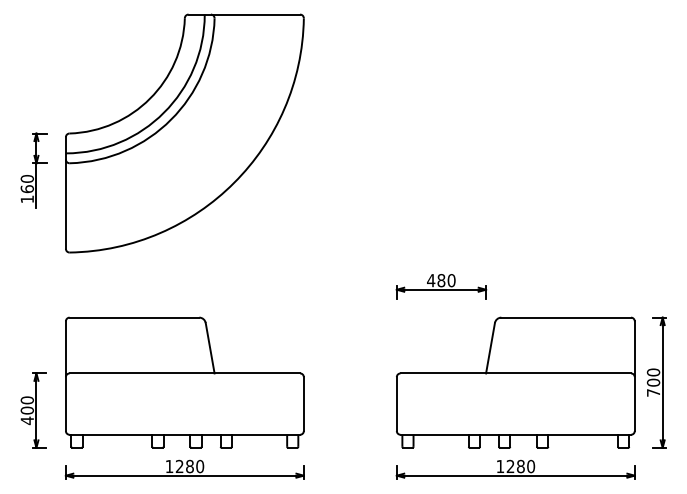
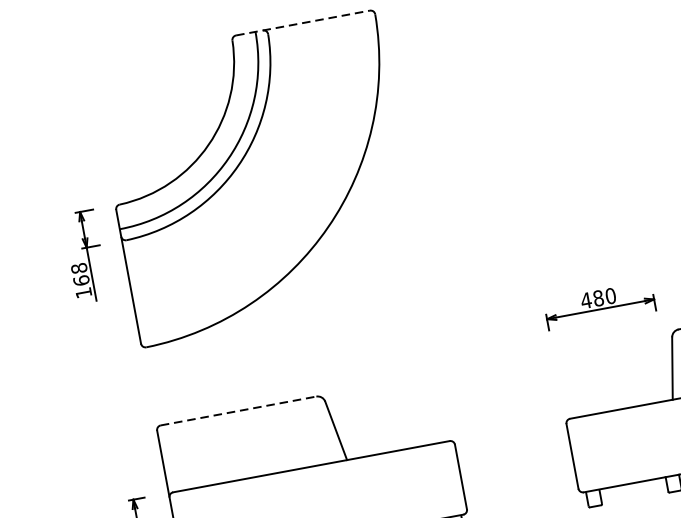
line: (244, 14) -> (303, 22), solid -> dashed
text: (27, 178) -> (79, 267), 160 -> 168
line: (134, 317) -> (238, 410), solid -> dashed

